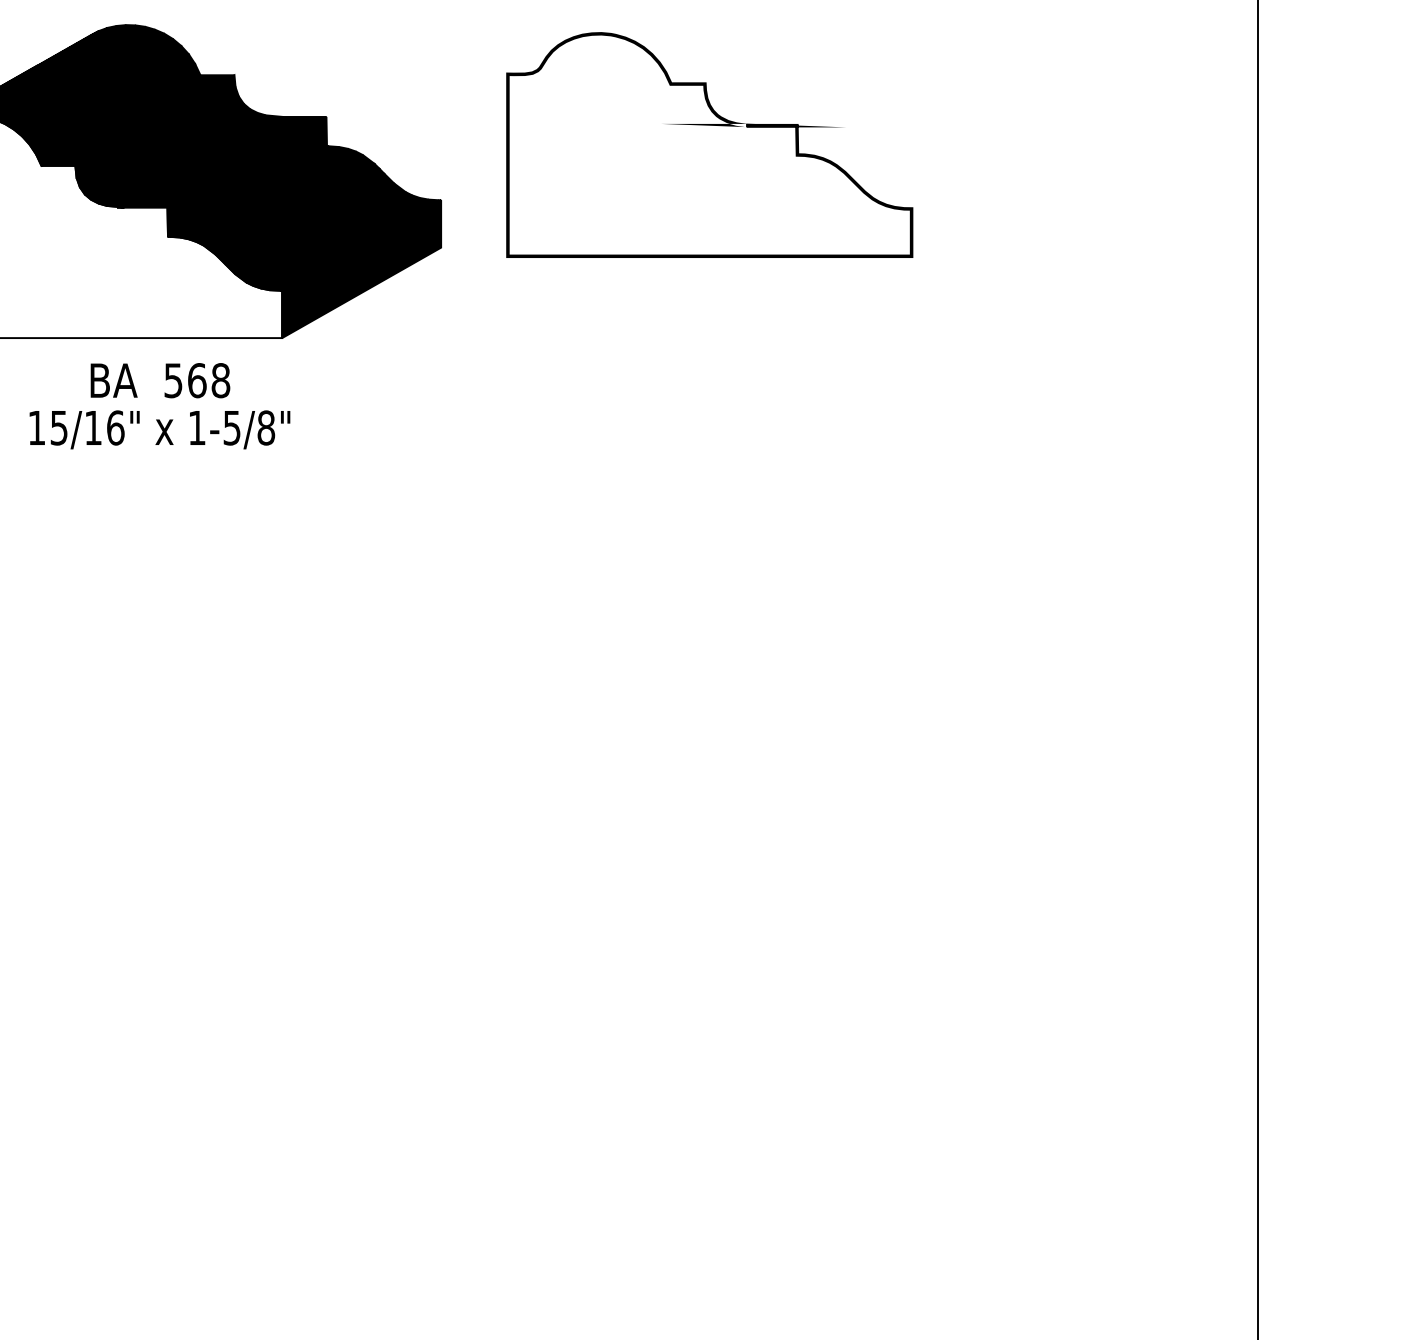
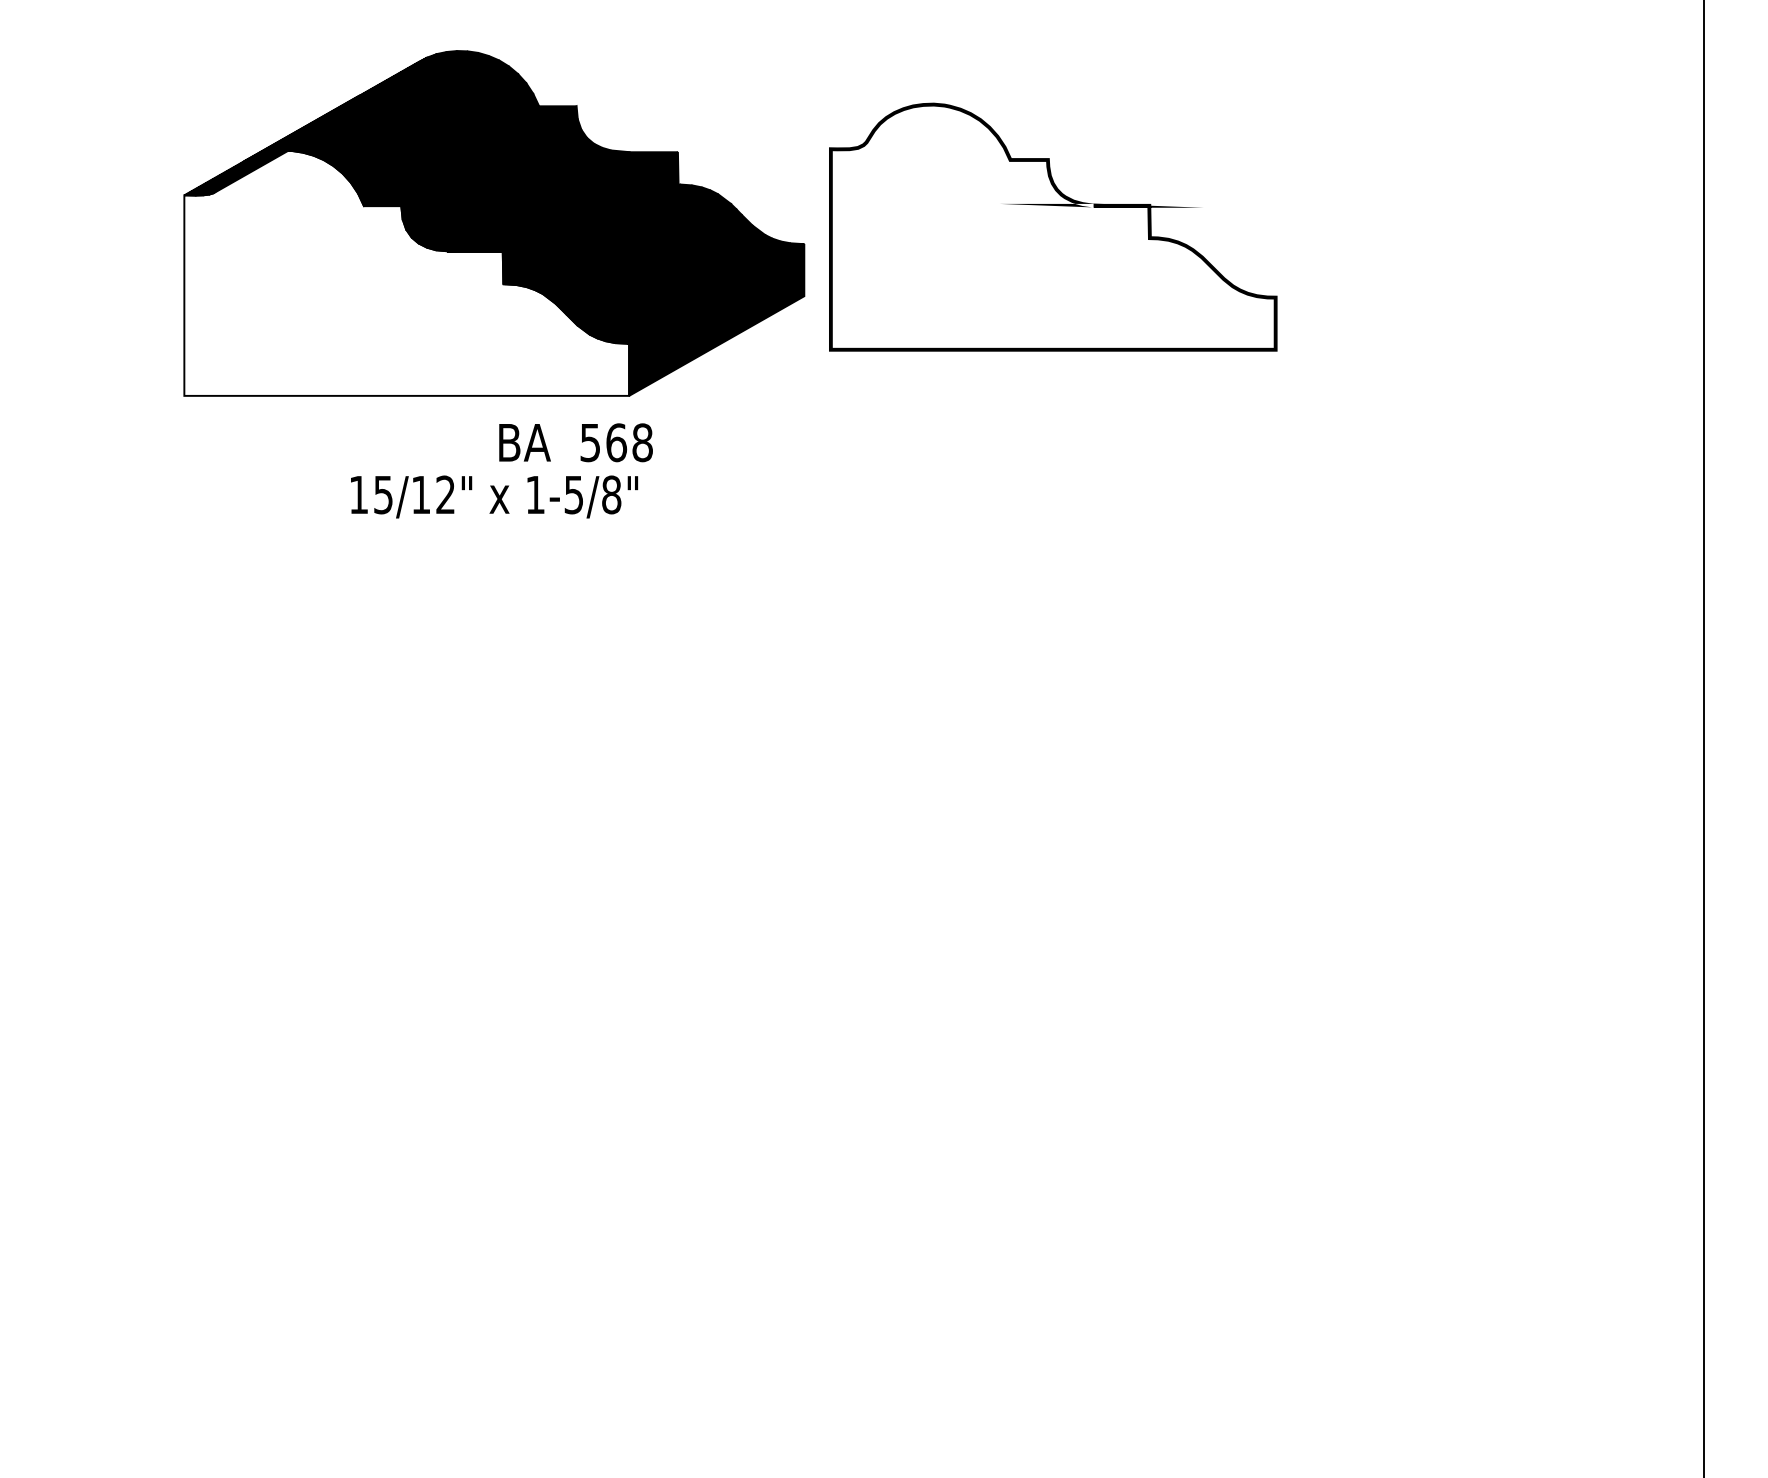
part: (709, 144) -> (1053, 226), moved
text: (159, 380) -> (575, 442), moved
text: (115, 427) -> (445, 494), 15/16" -> 15/12"

